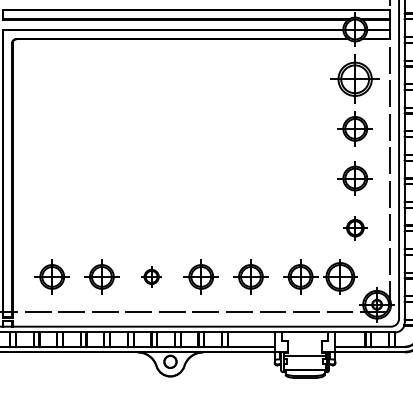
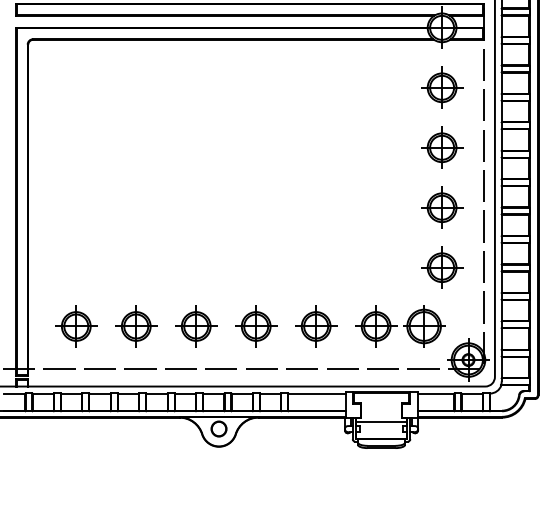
part: (355, 78) -> (442, 87), size x0.71
part: (355, 228) -> (442, 267), size x1.43
part: (151, 276) -> (196, 326), size x1.67

